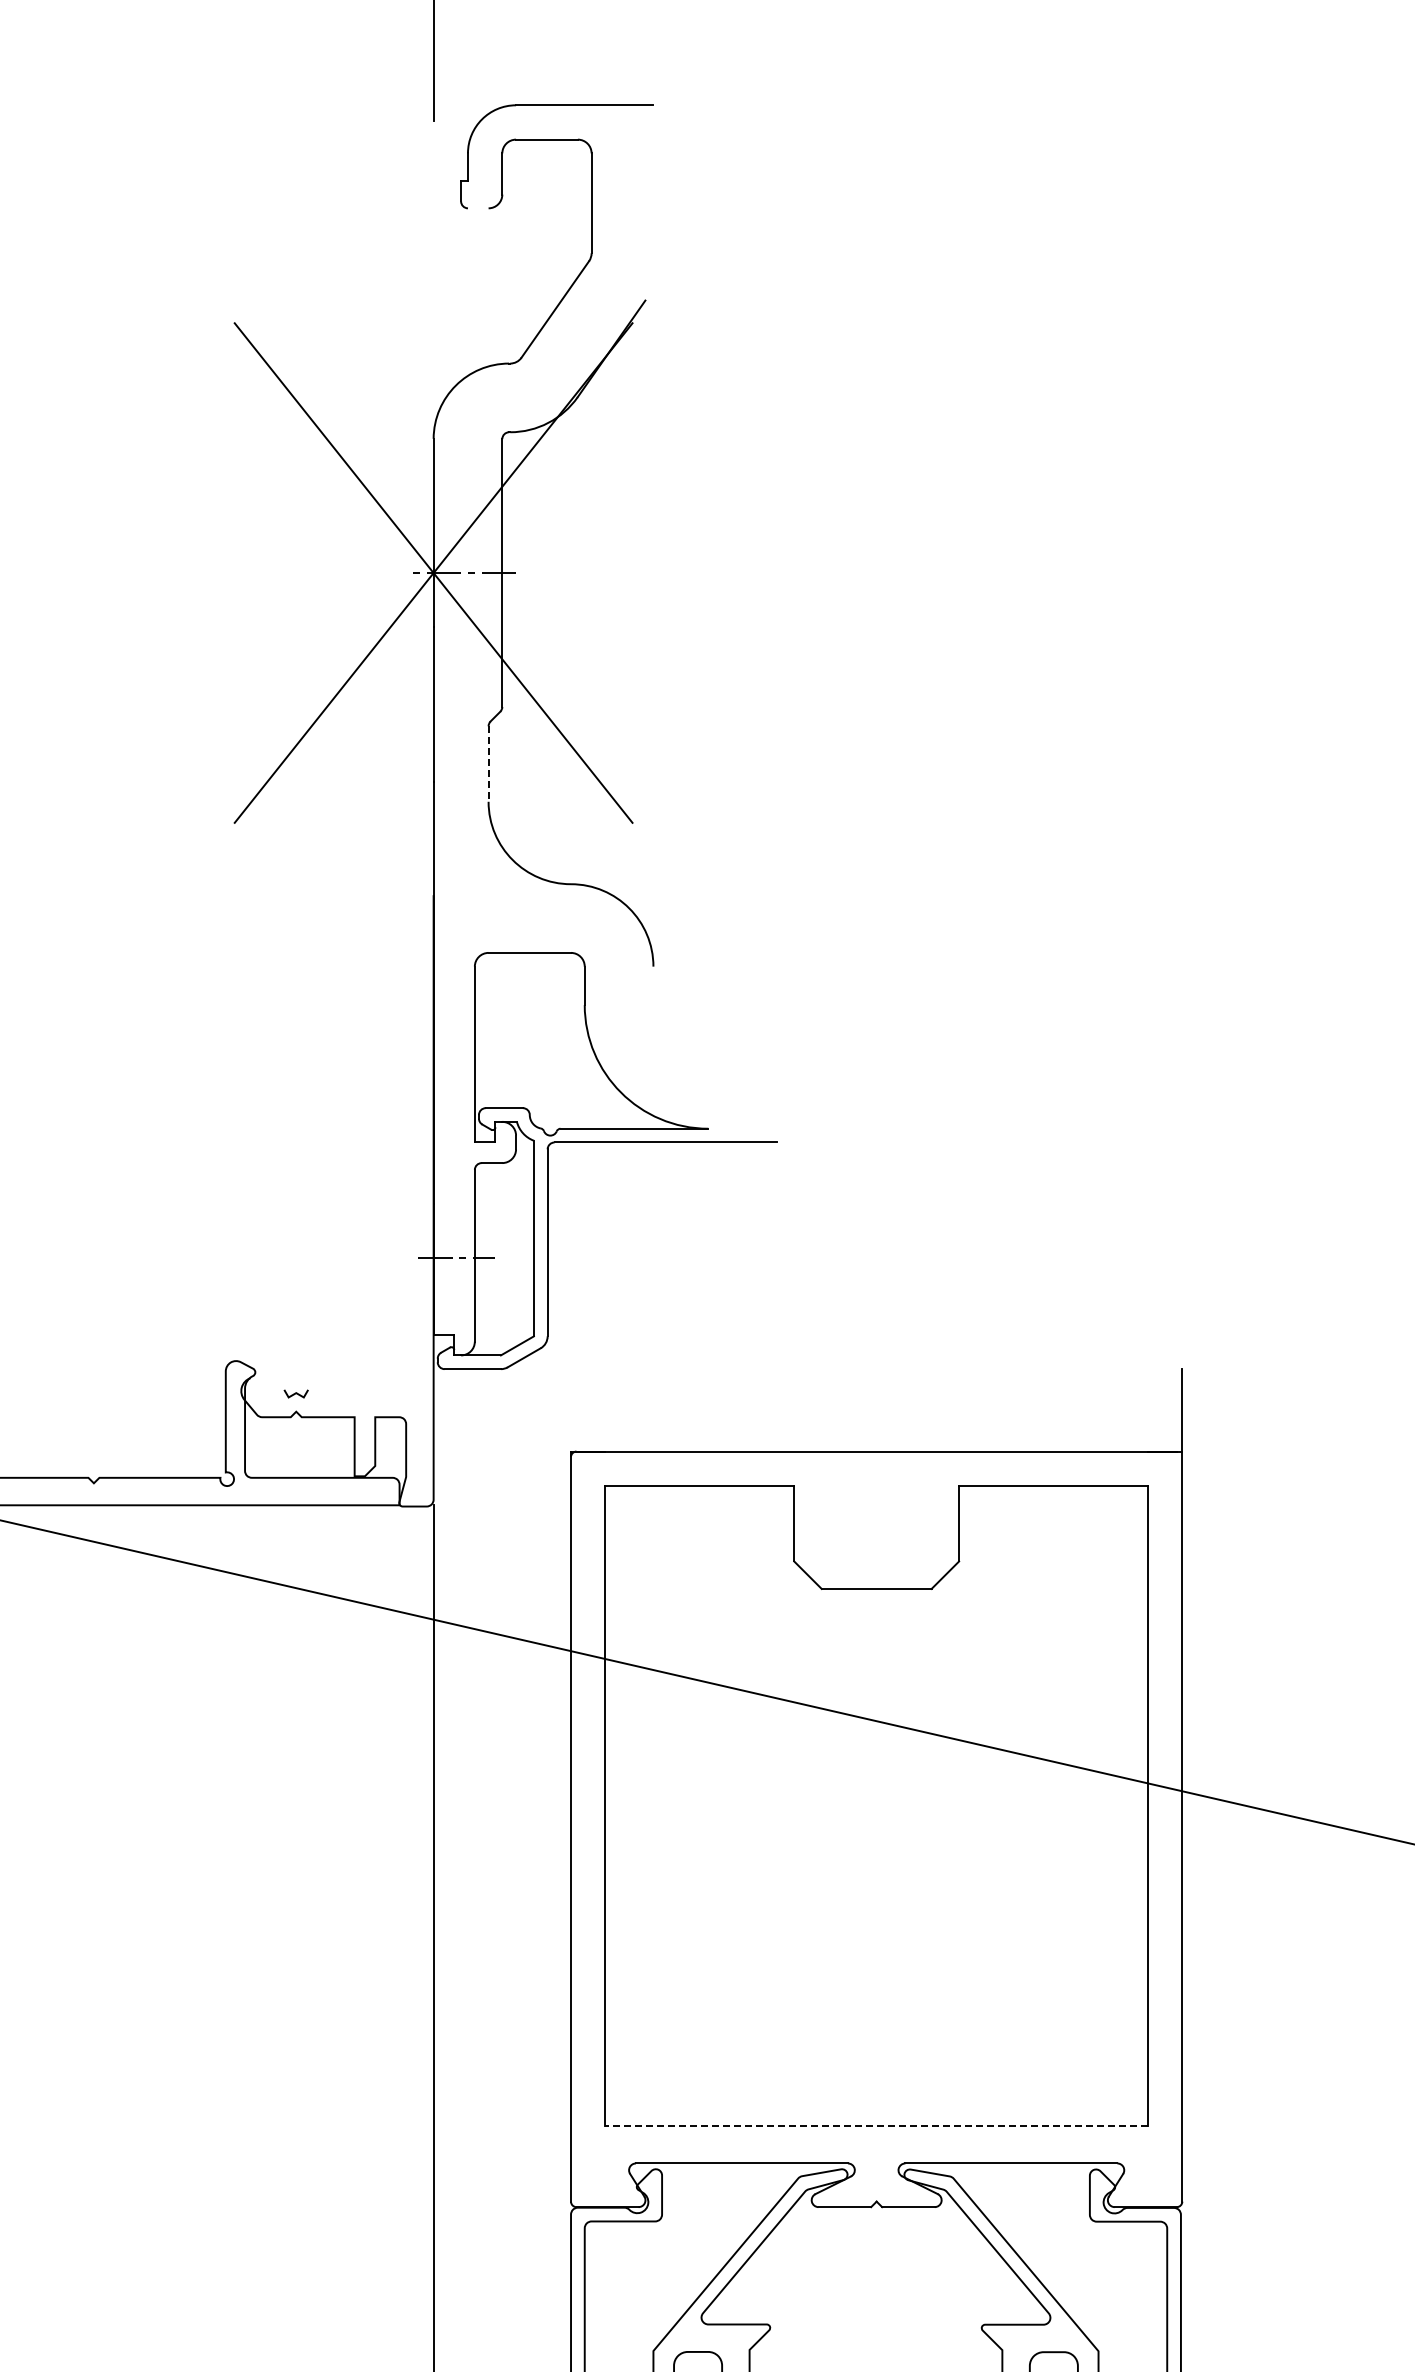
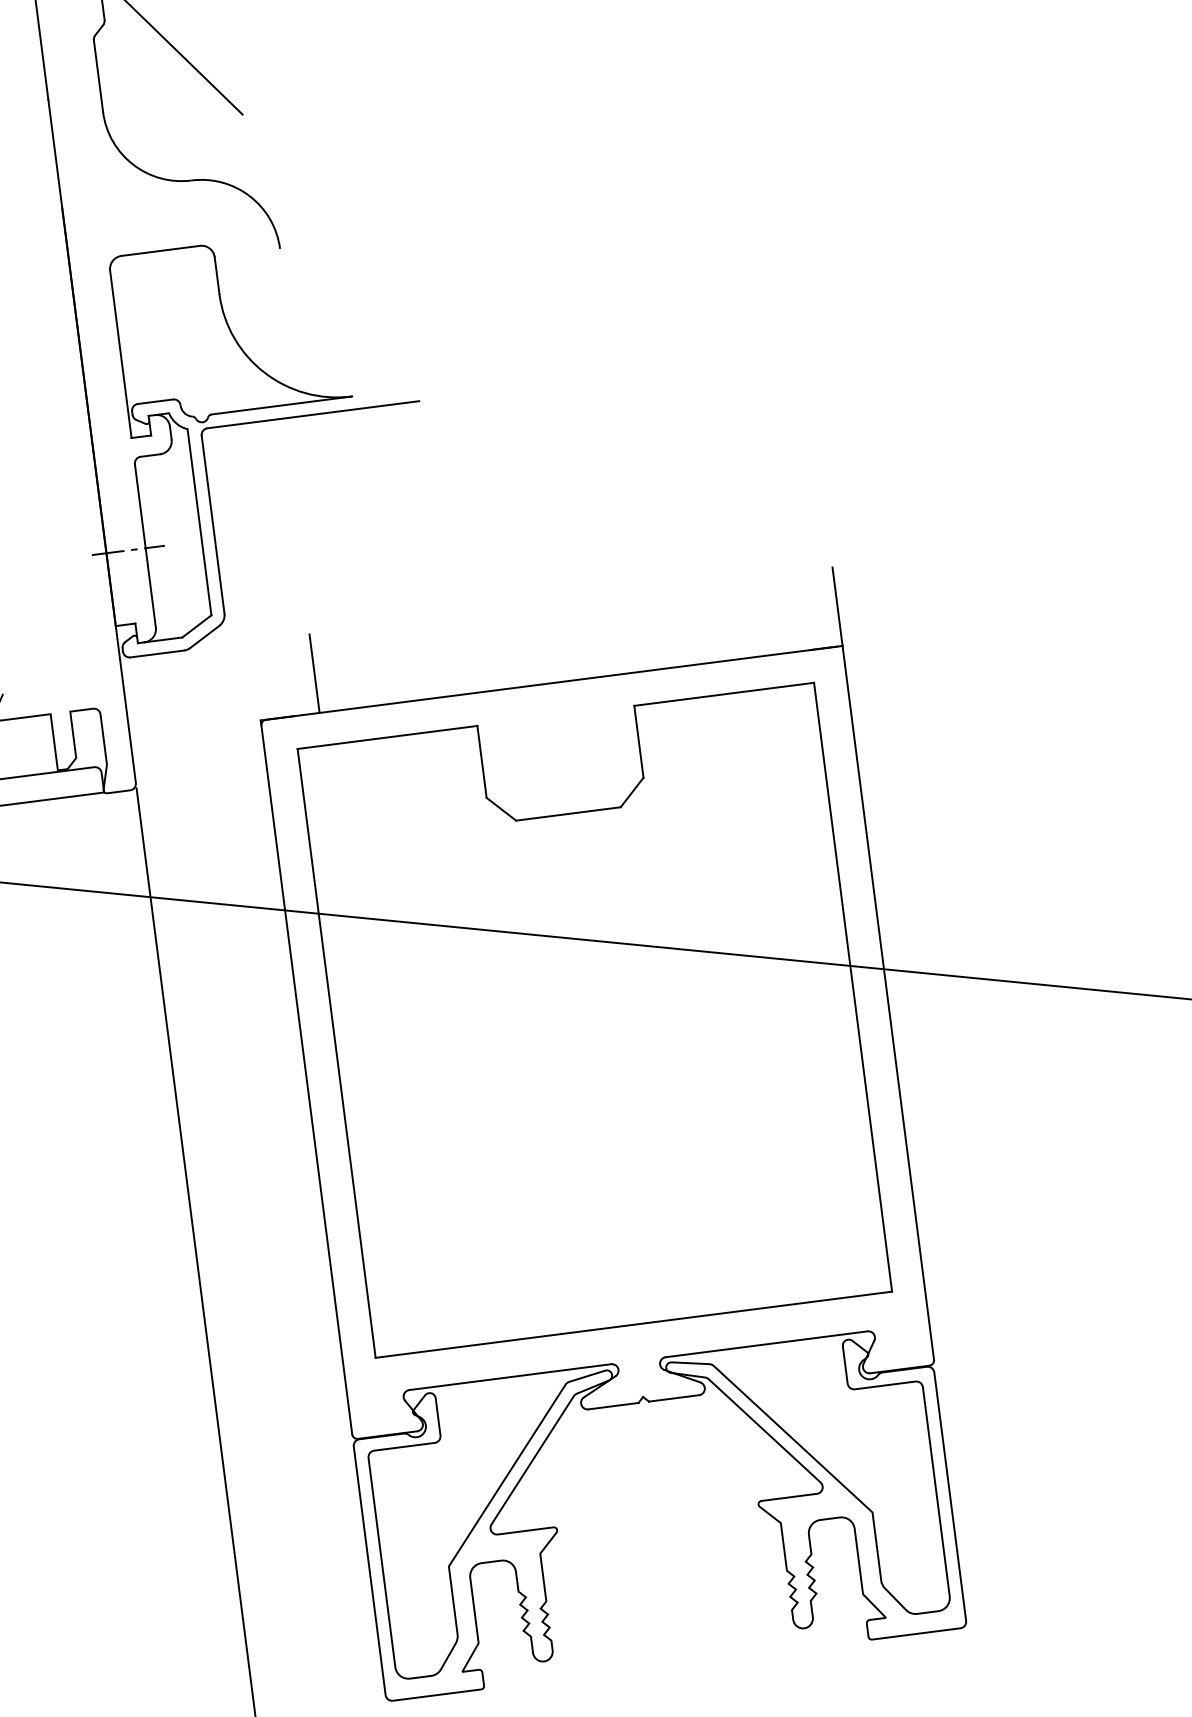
line: (488, 764) -> (98, 76), dashed -> solid
line: (632, 1410) -> (314, 673), added
line: (876, 2125) -> (633, 1324), dashed -> solid

